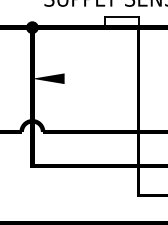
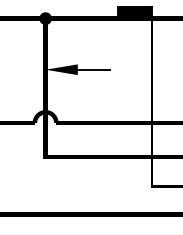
fill: (121, 21) -> (134, 12), added
line: (80, 78) -> (93, 69), added

